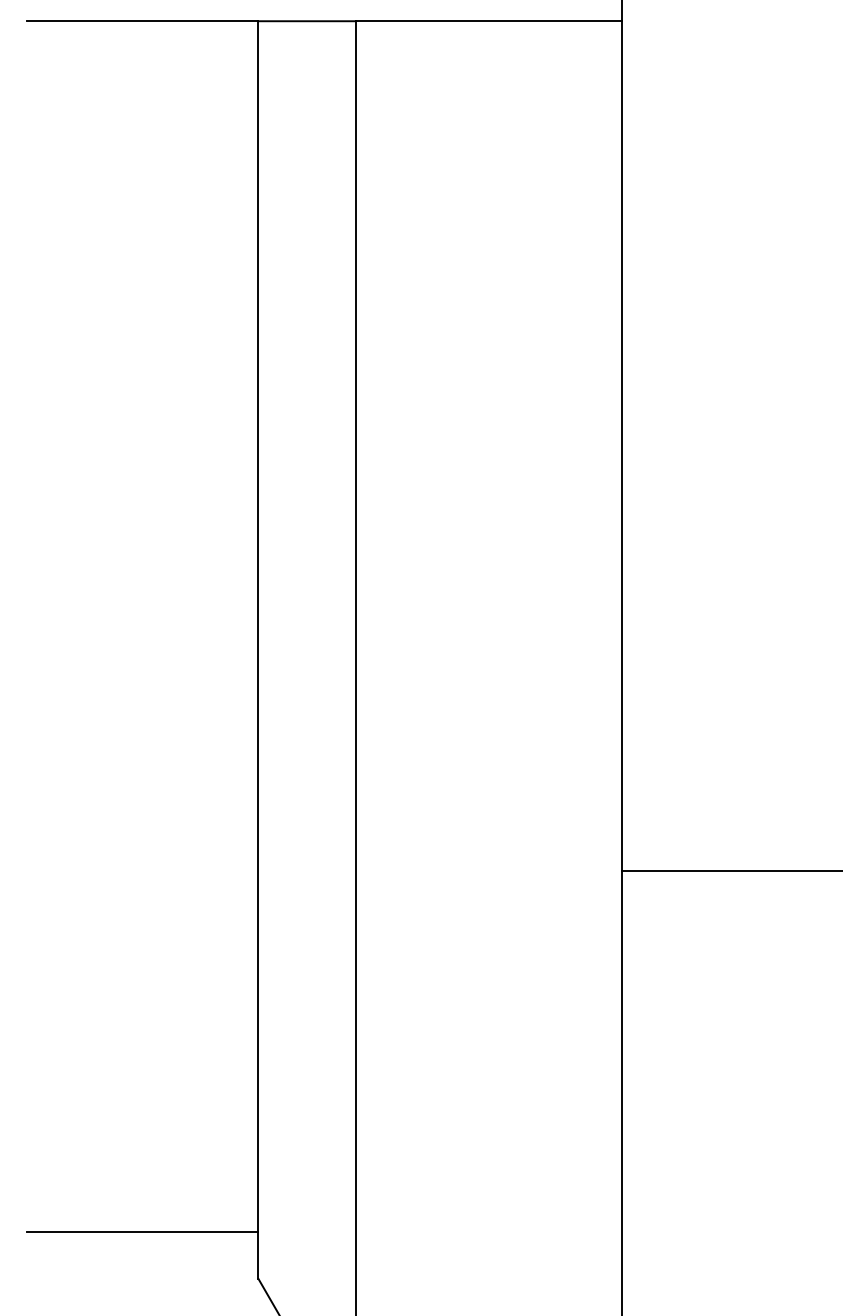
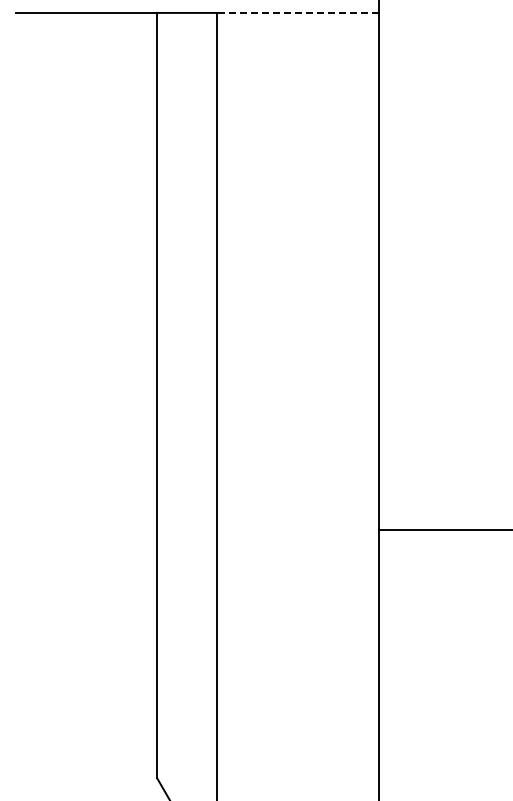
line: (488, 20) -> (297, 12), solid -> dashed
line: (142, 1231) -> (86, 749), removed

